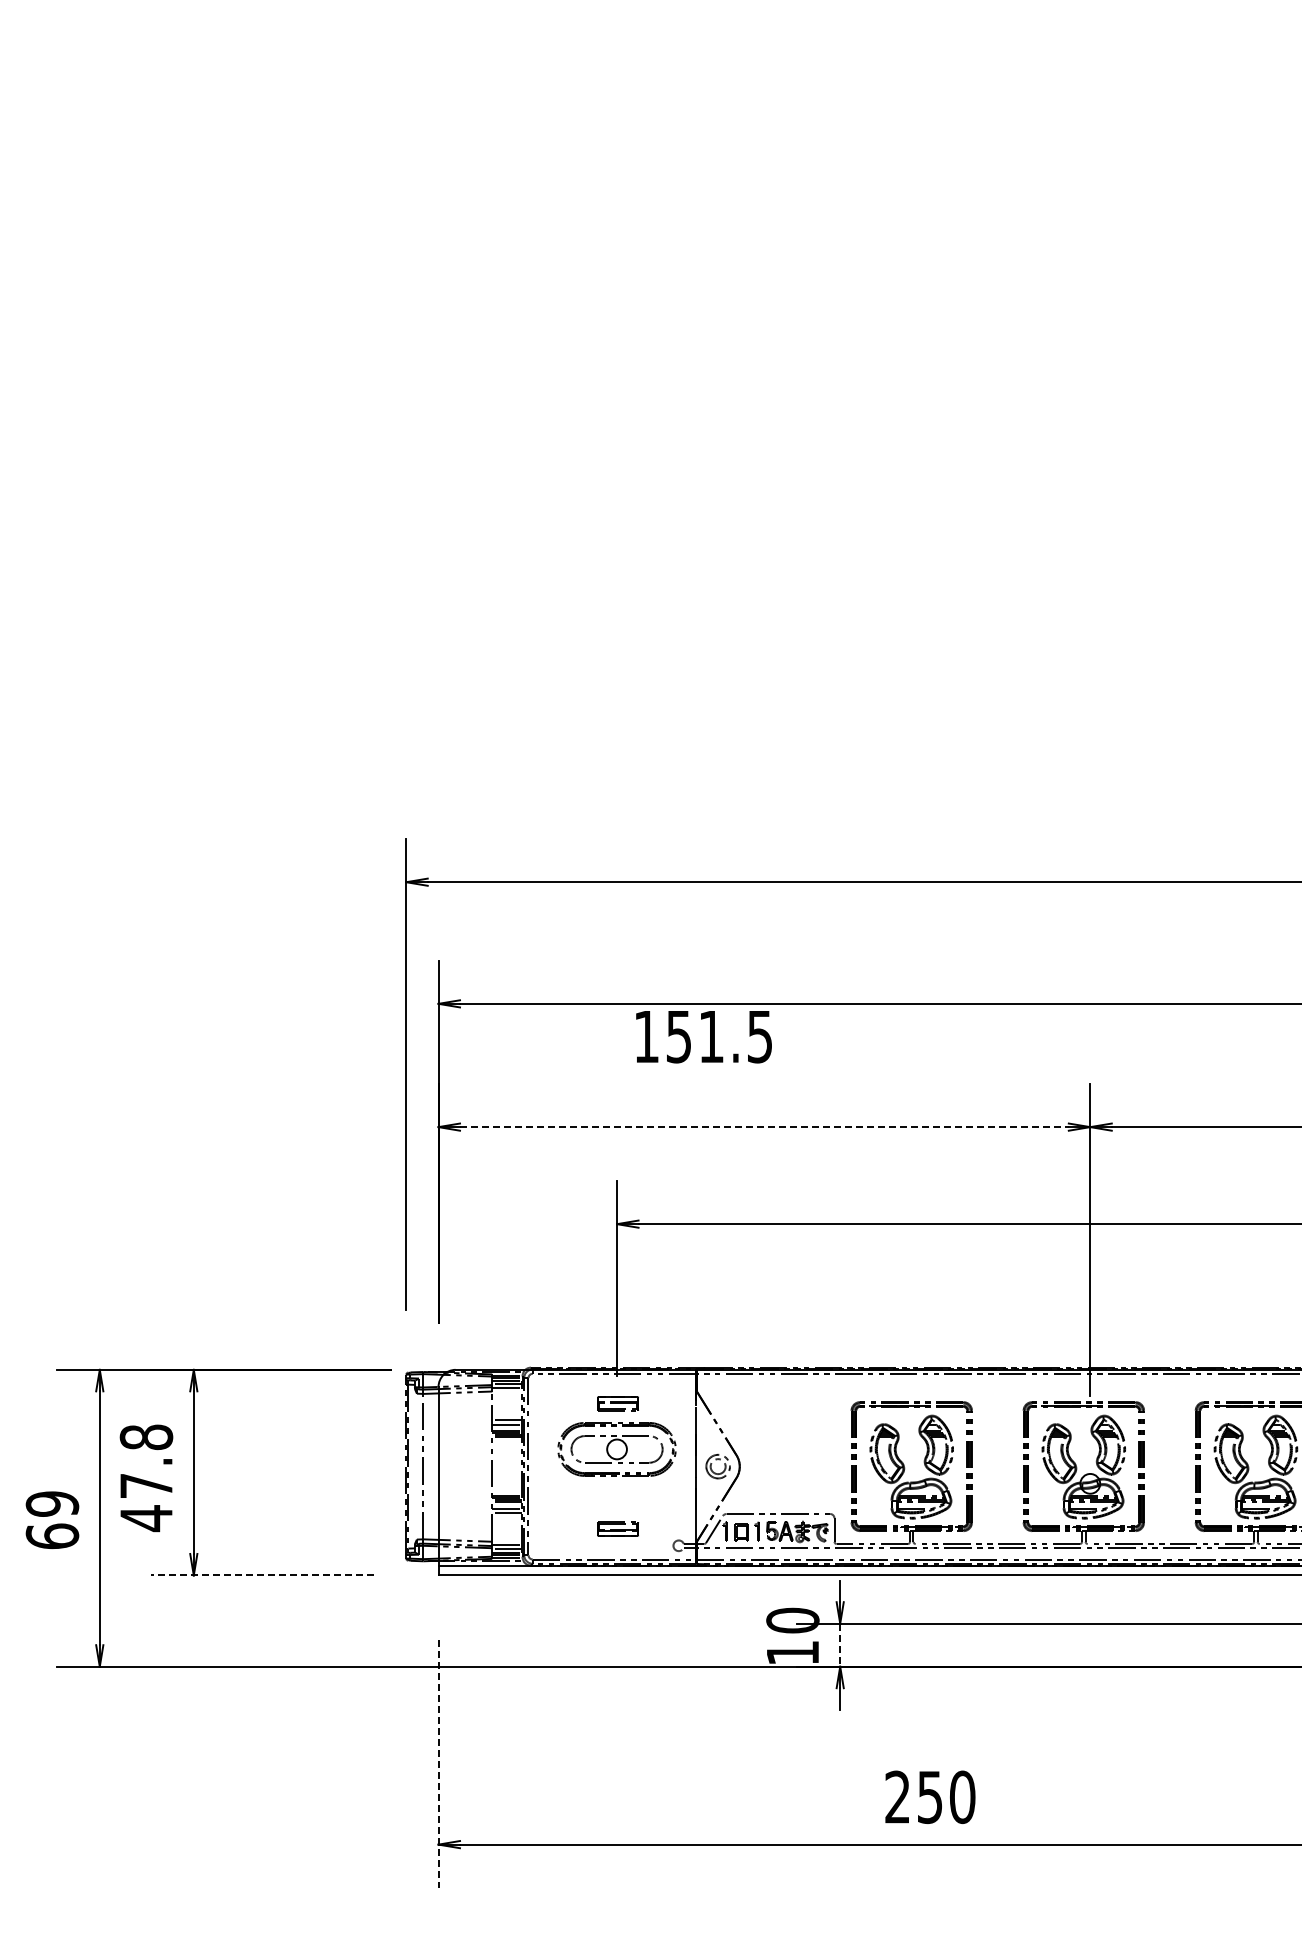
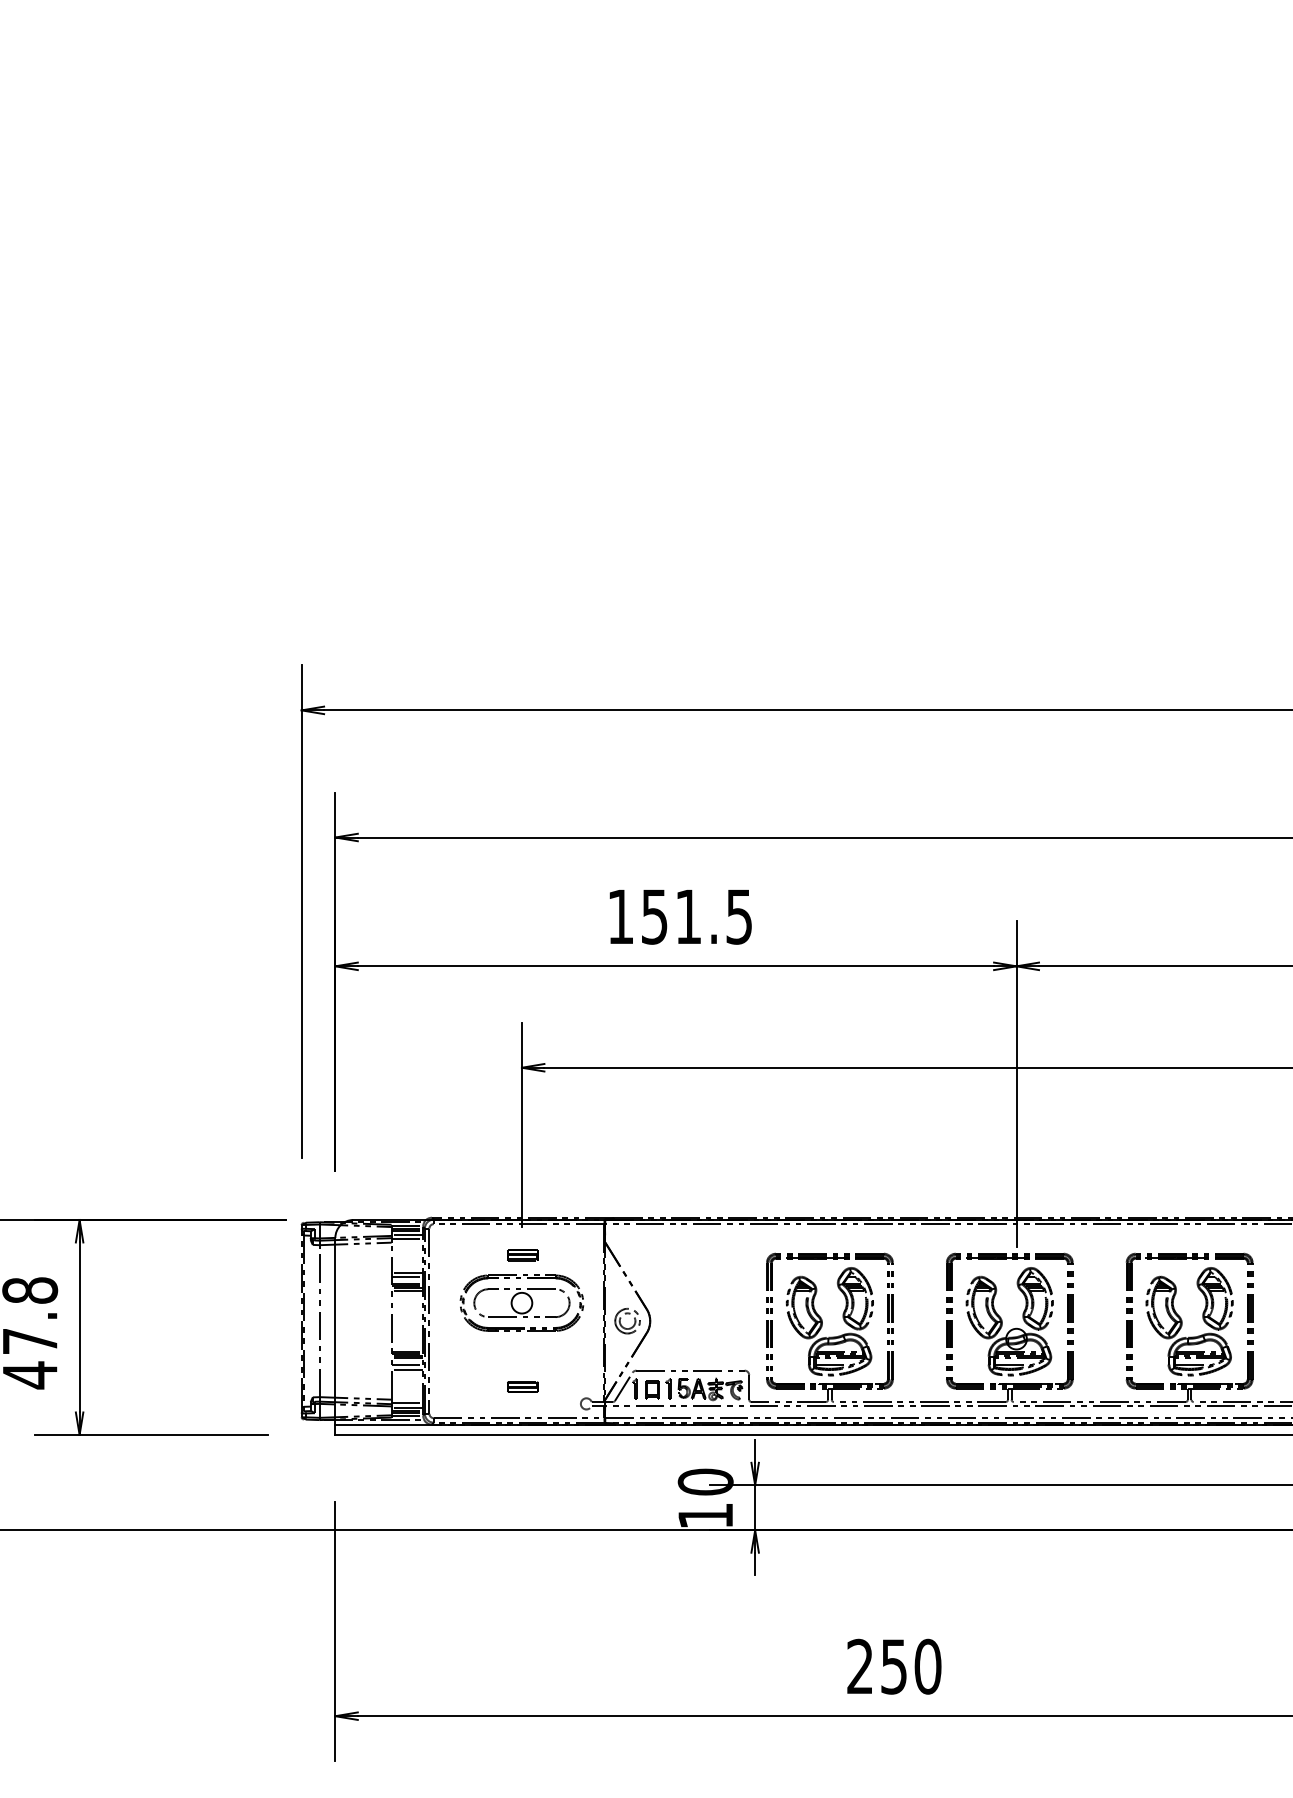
text: (703, 1037) -> (680, 917), moved
line: (764, 1127) -> (676, 966), dashed -> solid
part: (617, 1403) -> (522, 1255), size x0.71
part: (617, 1529) -> (522, 1386), size x0.71
line: (262, 1575) -> (151, 1434), dashed -> solid
line: (840, 1645) -> (755, 1508), dashed -> solid
line: (438, 1763) -> (335, 1631), dashed -> solid
text: (930, 1796) -> (894, 1665), moved

